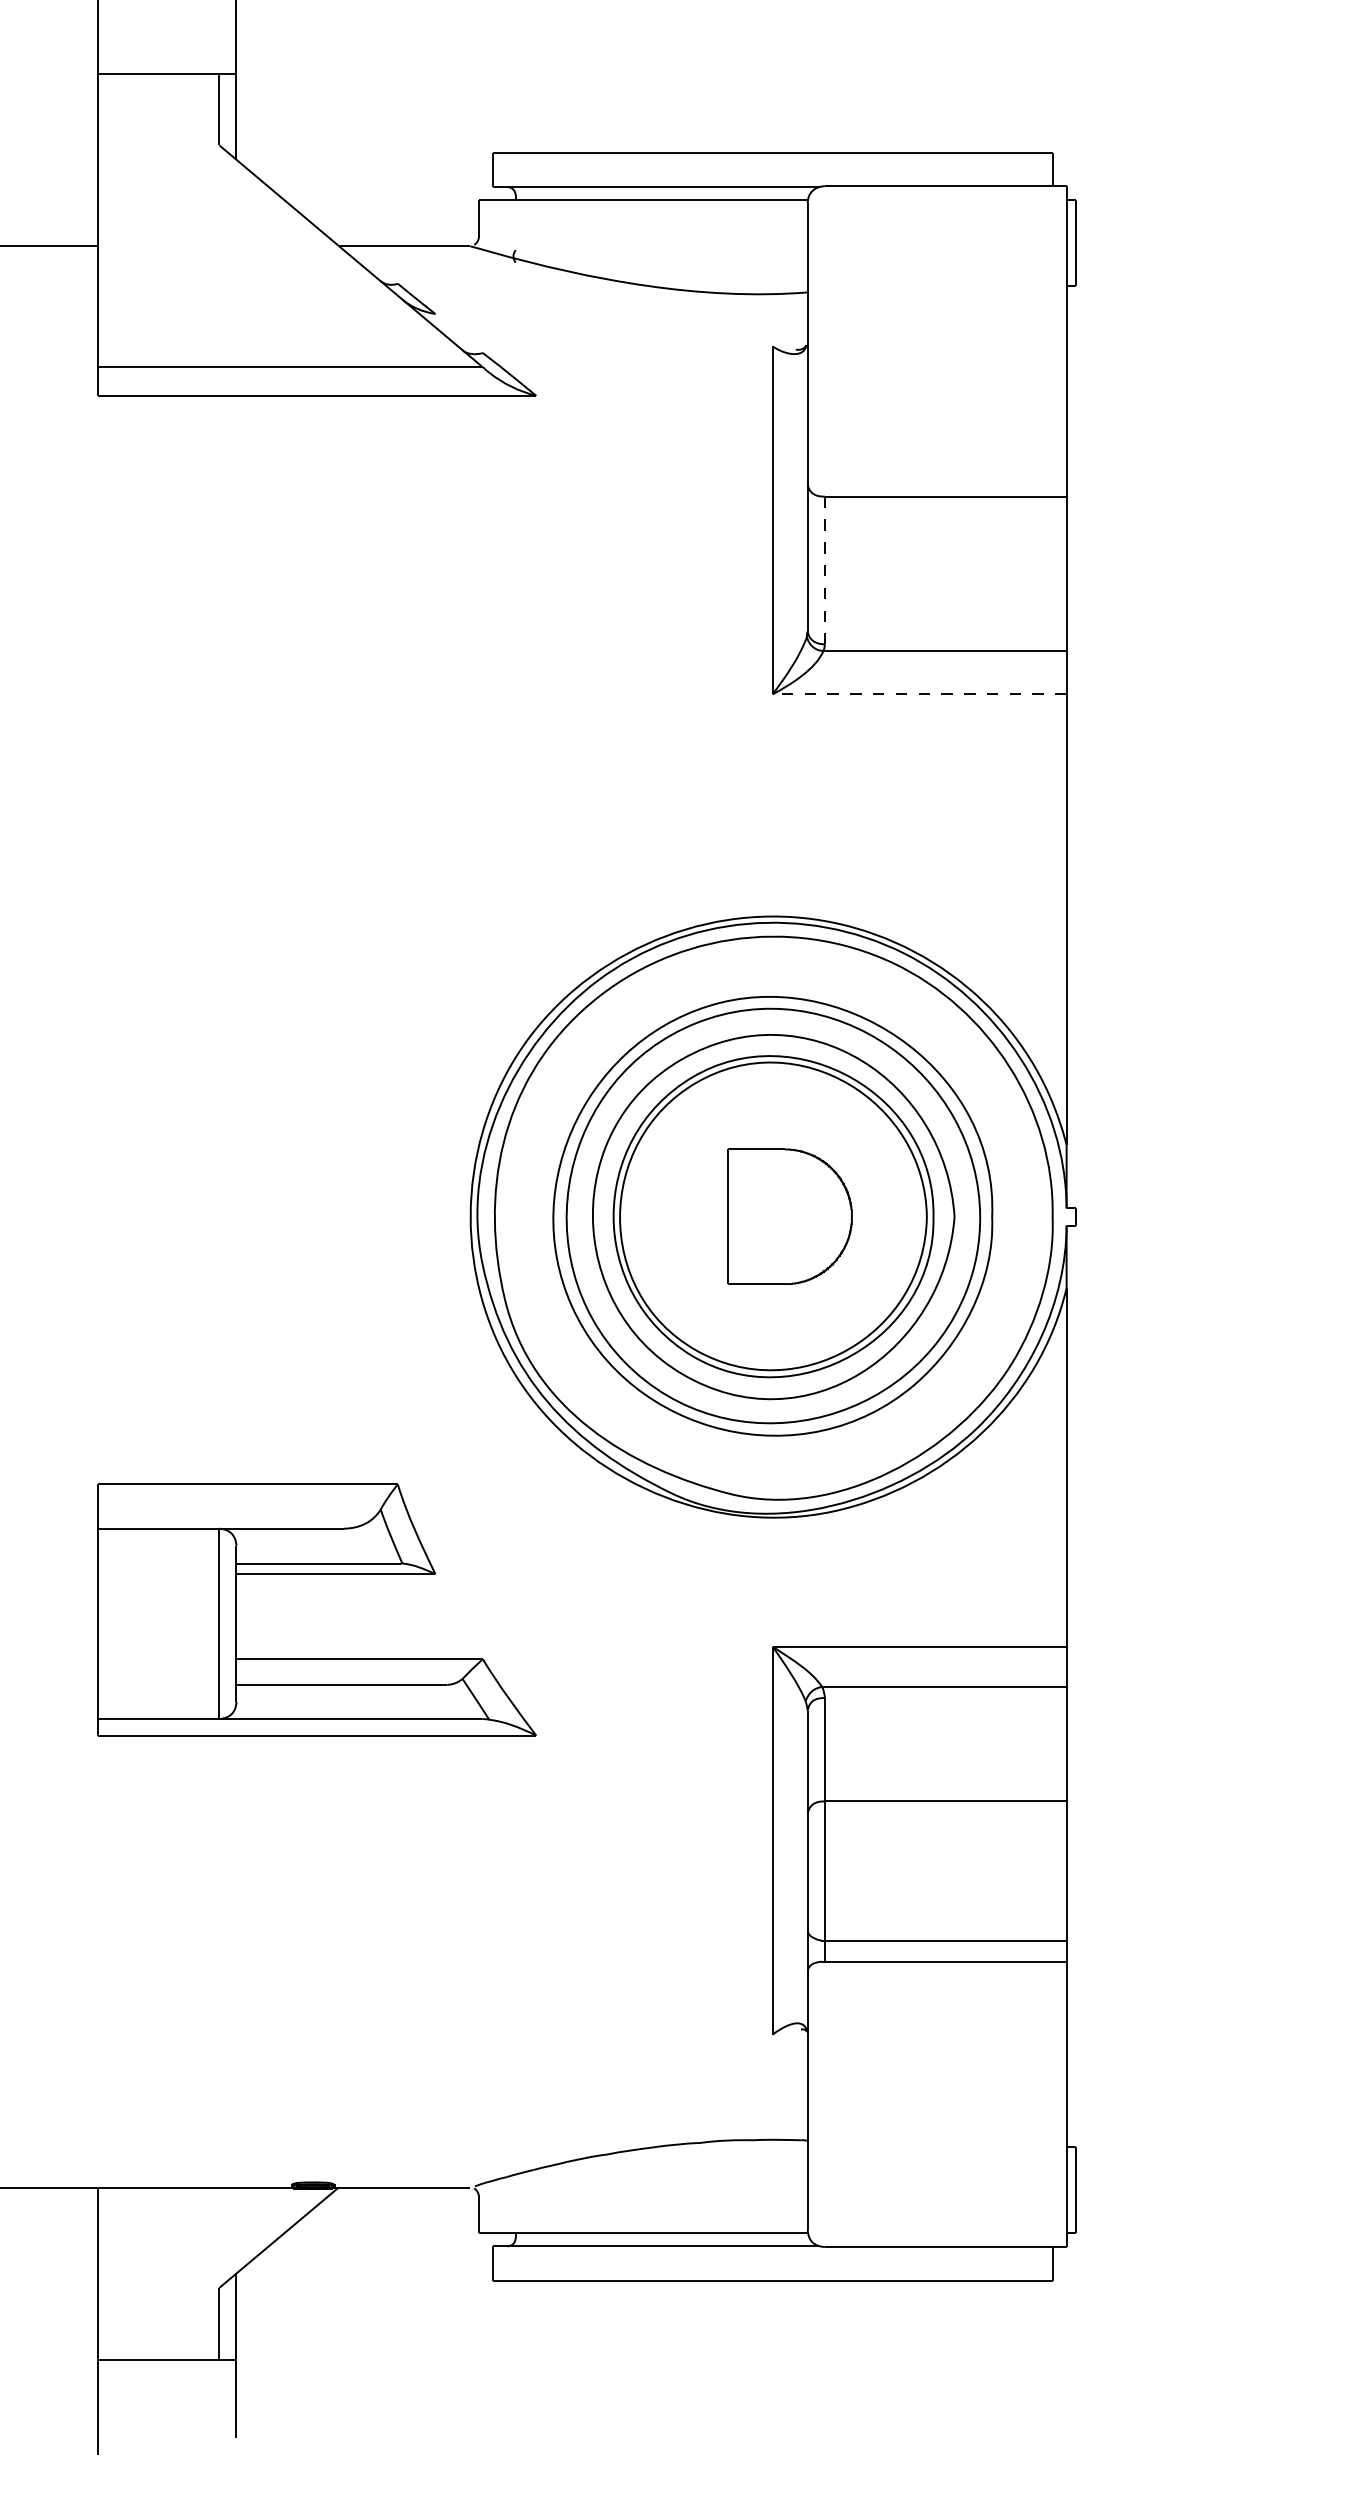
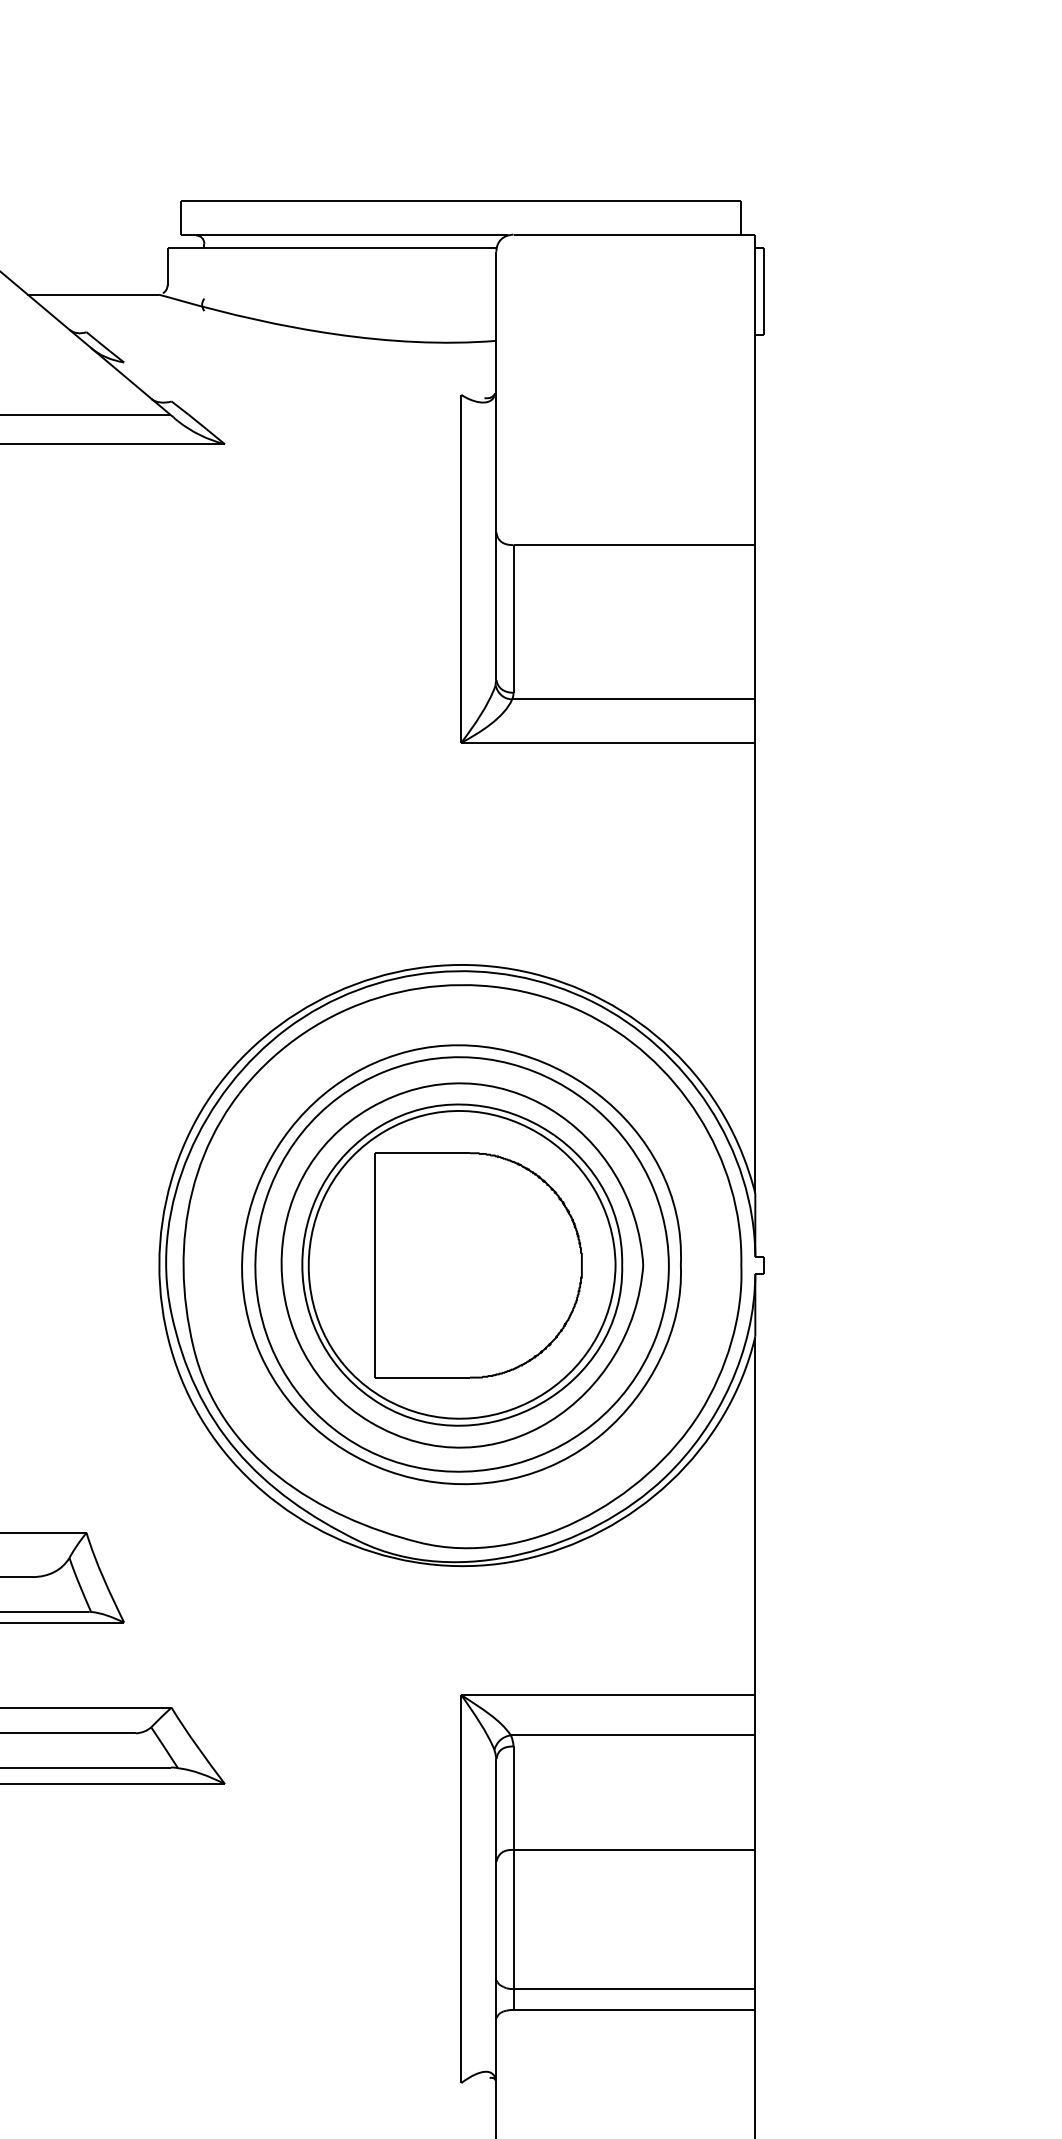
line: (824, 570) -> (513, 618), dashed -> solid
line: (919, 694) -> (608, 742), dashed -> solid
part: (789, 1216) -> (478, 1264), size x1.67

